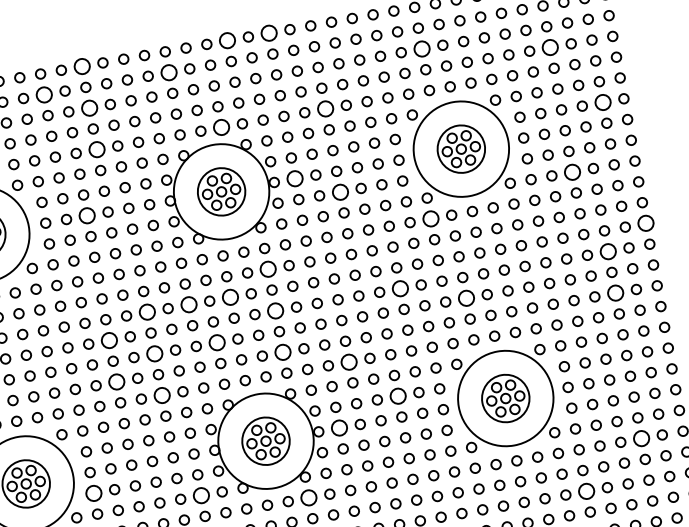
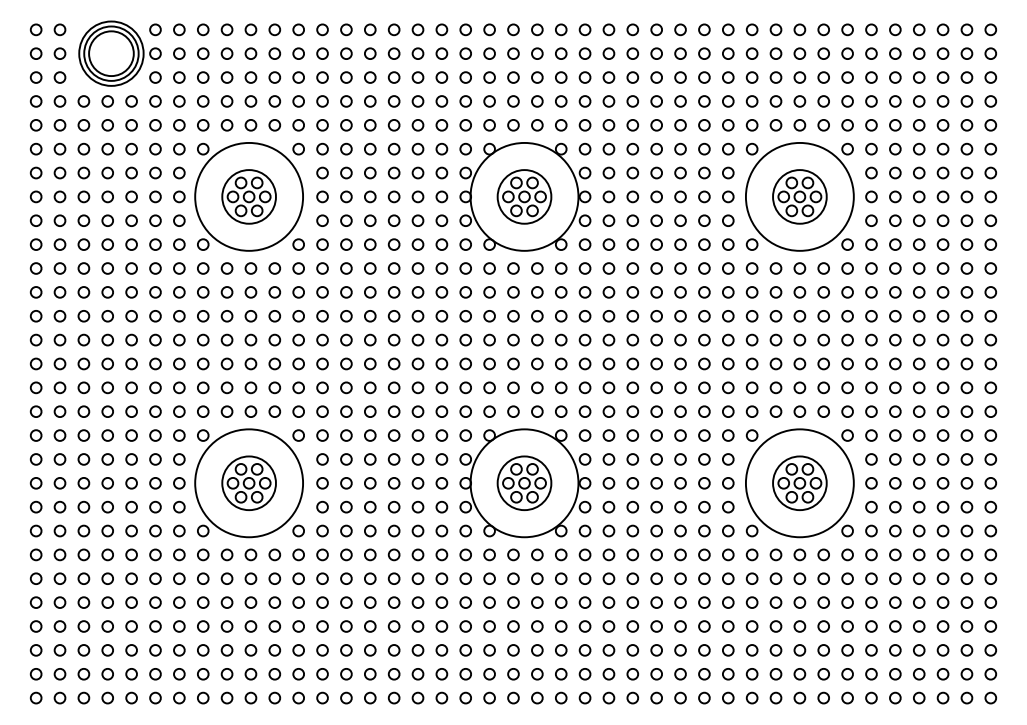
circle: (268, 33) -> (608, 29), size x0.62
circle: (227, 40) -> (561, 29), size x0.62
circle: (550, 47) -> (919, 101), size x0.62
circle: (421, 48) -> (775, 77), size x0.62
circle: (81, 66) -> (393, 29), size x0.62
circle: (168, 72) -> (489, 53), size x0.62
circle: (44, 94) -> (346, 53), size x0.62
circle: (602, 102) -> (966, 172), size x0.62
circle: (89, 108) -> (393, 77), size x0.62
circle: (325, 109) -> (656, 125), size x0.62
circle: (221, 127) -> (537, 125), size x0.62
circle: (96, 150) -> (393, 125), size x0.62
circle: (572, 172) -> (919, 244), size x0.62
circle: (294, 178) -> (608, 196), size x0.62
circle: (340, 191) -> (656, 220), size x0.62
circle: (87, 215) -> (370, 196), size x0.62
circle: (430, 219) -> (751, 268), size x0.62
circle: (645, 223) -> (990, 316), size x0.62
circle: (607, 251) -> (942, 339), size x0.62
circle: (268, 269) -> (561, 292), size x0.62
circle: (400, 288) -> (704, 339), size x0.62
circle: (615, 293) -> (942, 387), size x0.62
circle: (230, 297) -> (513, 316), size x0.62
circle: (465, 298) -> (775, 363), size x0.62
circle: (188, 305) -> (465, 316), size x0.62
circle: (275, 310) -> (561, 339), size x0.62
circle: (146, 312) -> (417, 316), size x0.62
circle: (109, 339) -> (370, 339), size x0.62
circle: (216, 342) -> (489, 363), size x0.62
circle: (283, 352) -> (561, 387), size x0.62
circle: (154, 353) -> (417, 363), size x0.62
circle: (348, 361) -> (632, 411), size x0.62
circle: (117, 381) -> (370, 387), size x0.62
circle: (161, 395) -> (417, 411), size x0.62
circle: (398, 396) -> (680, 459), size x0.62
circle: (339, 428) -> (608, 483), size x0.62
circle: (640, 438) -> (942, 554), size x0.62
circle: (586, 491) -> (871, 602), size x0.62
circle: (93, 492) -> (322, 506), size x0.62
circle: (201, 495) -> (441, 530), size x0.62
circle: (309, 497) -> (561, 554), size x0.62

